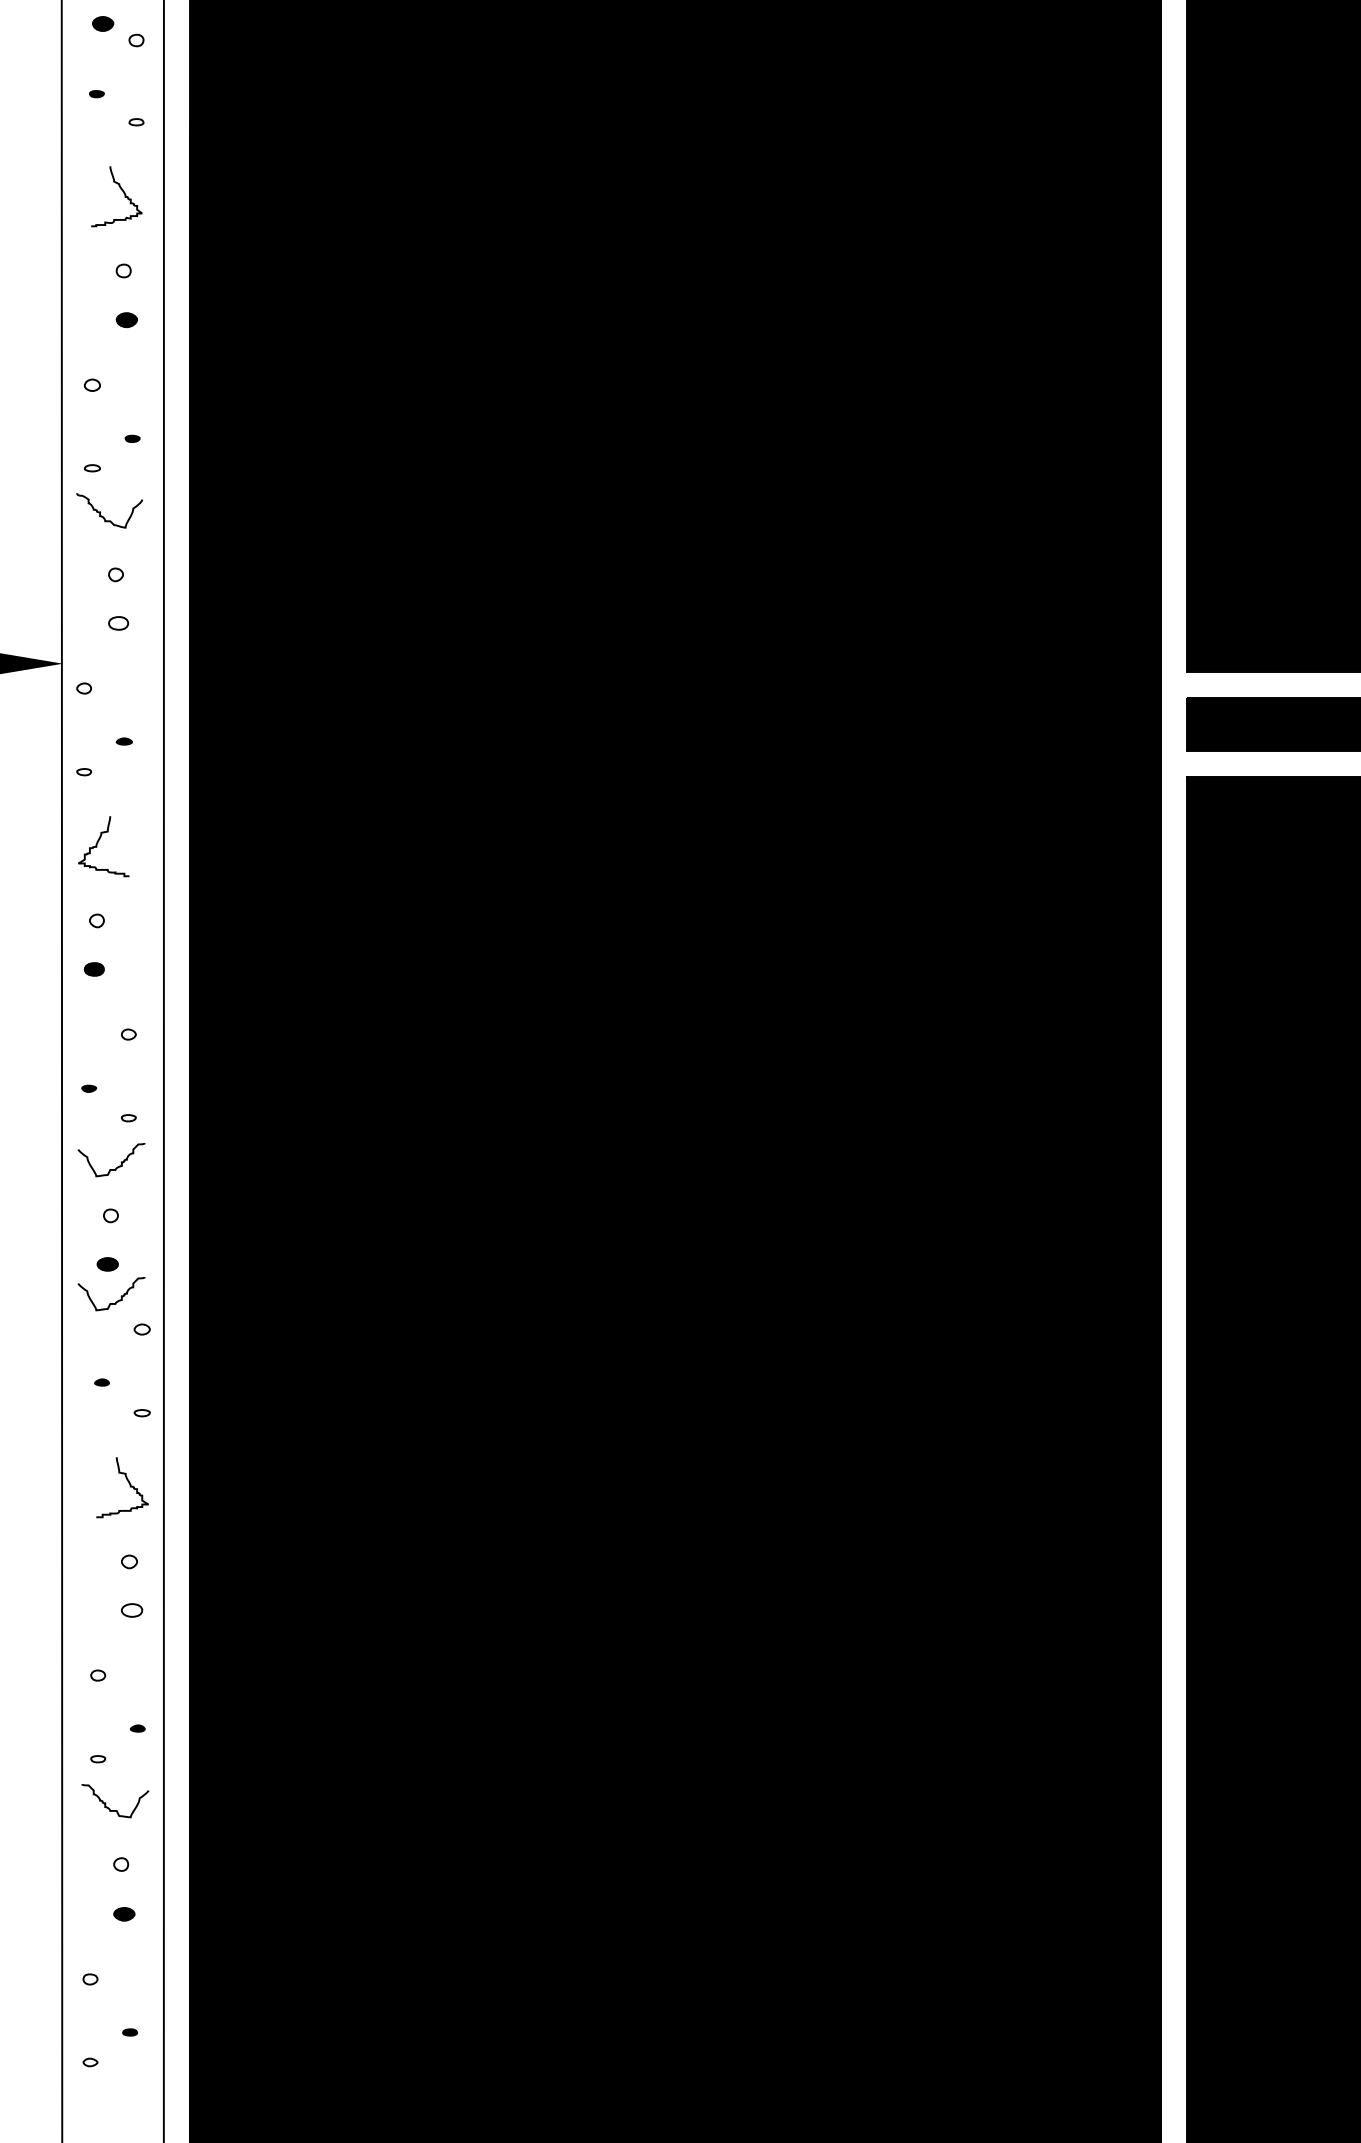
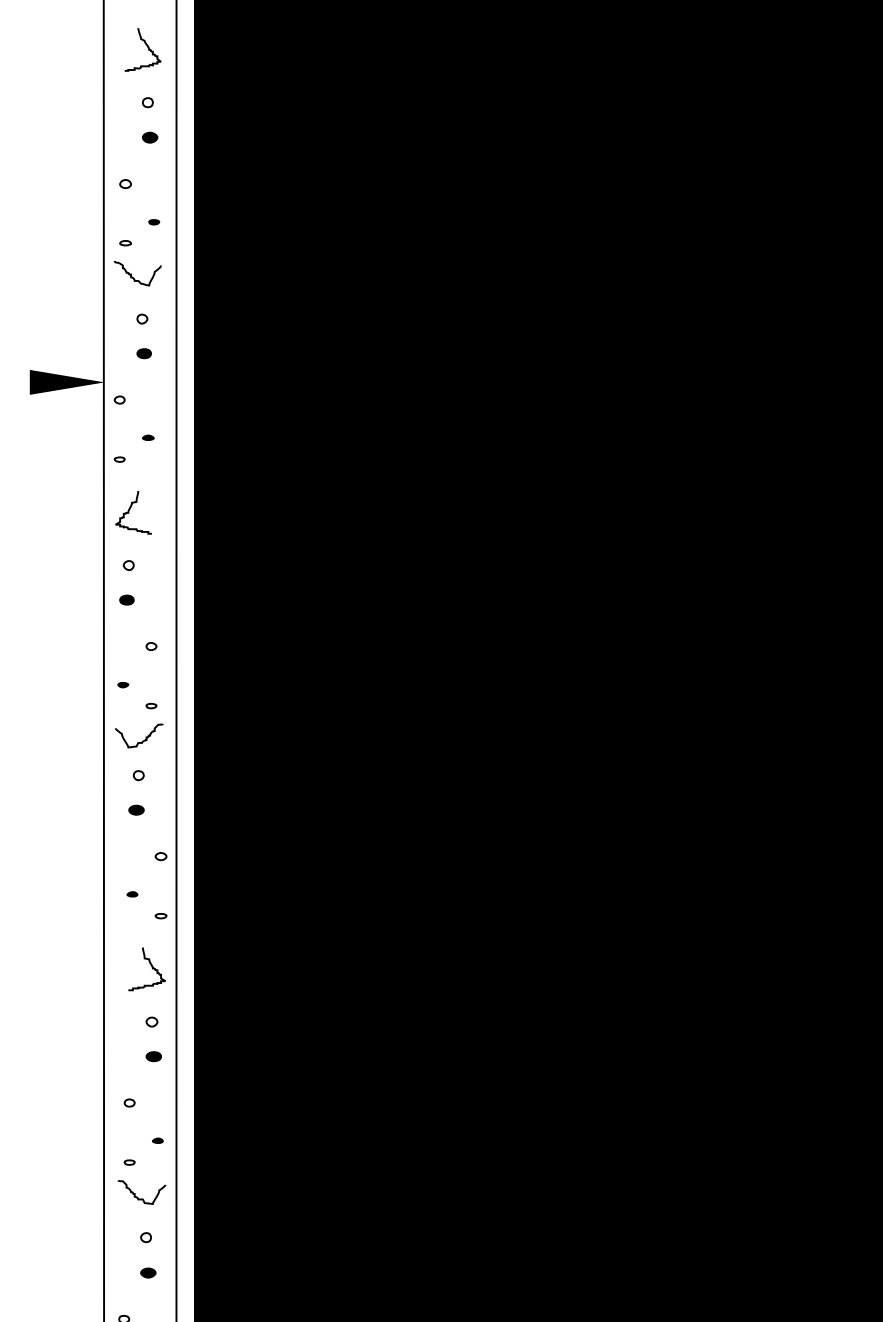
fill: (118, 623) -> (144, 353), added
curve: (117, 1300) -> (143, 835), removed
fill: (131, 1610) -> (153, 1056), added

